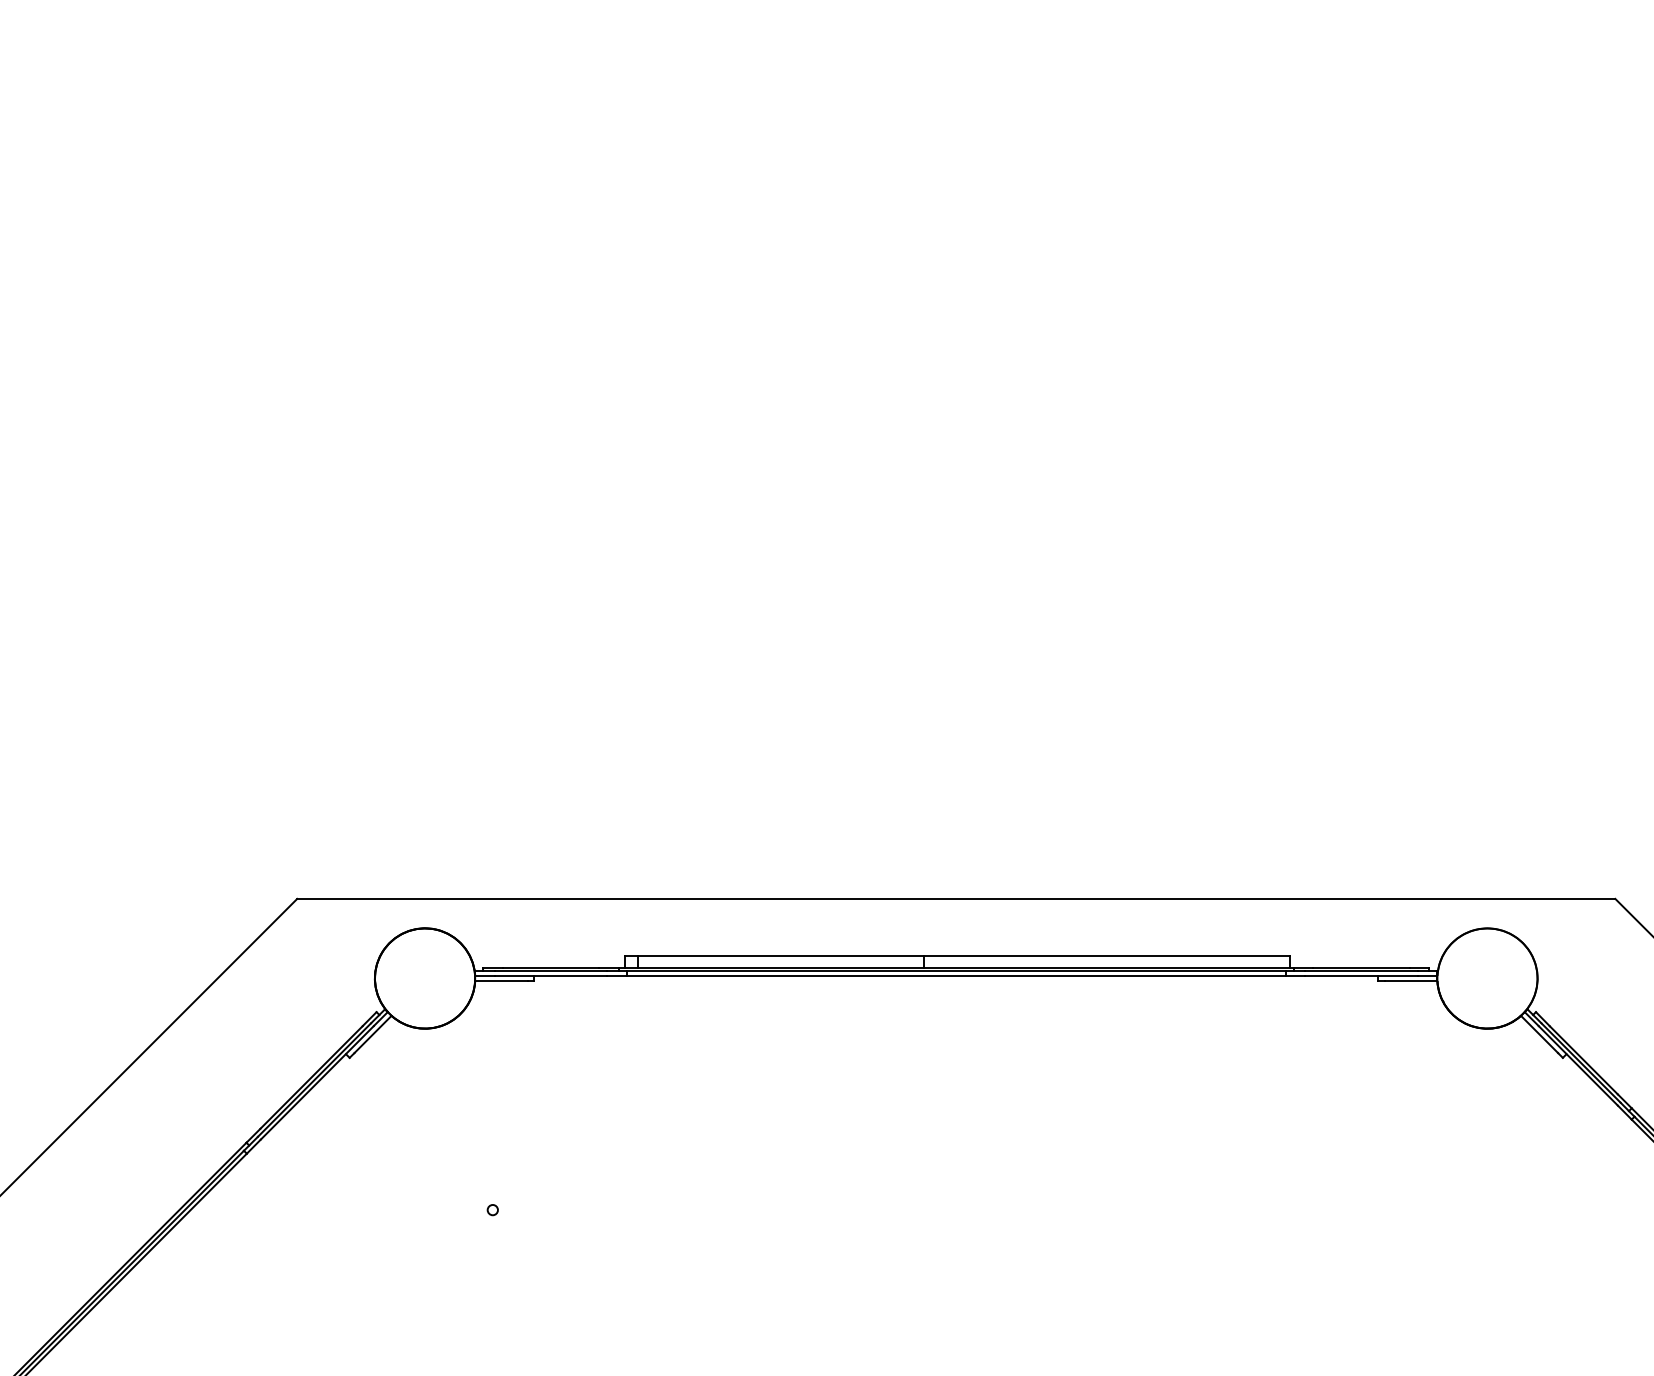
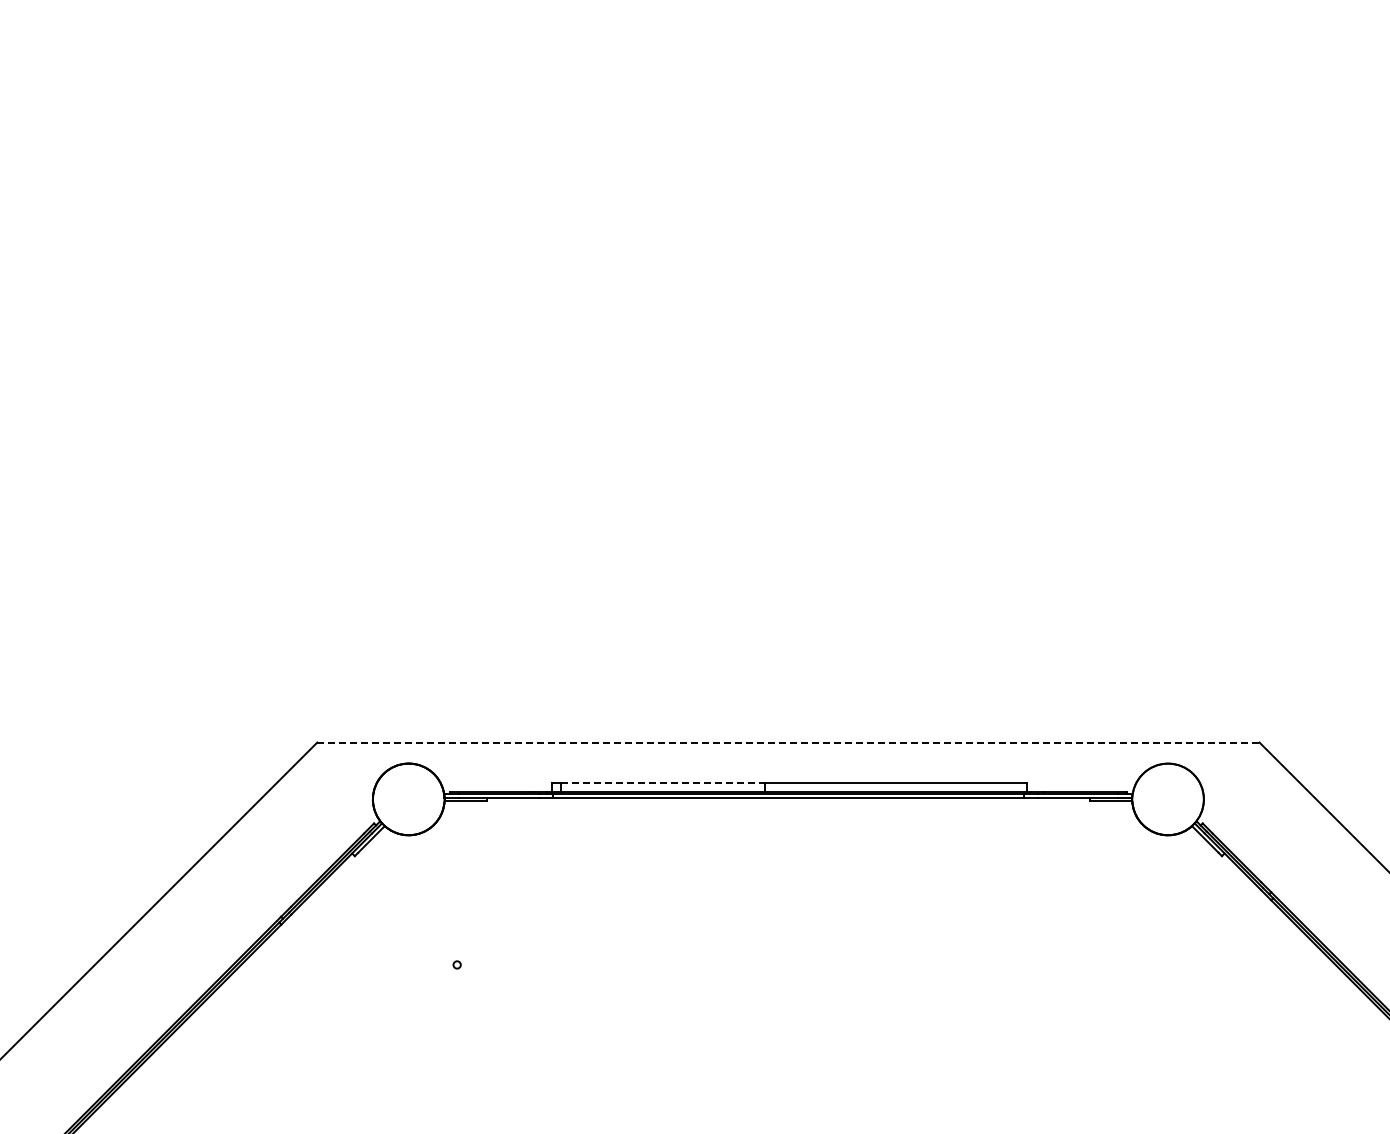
line: (954, 898) -> (787, 742), solid -> dashed
line: (781, 956) -> (663, 783), solid -> dashed

